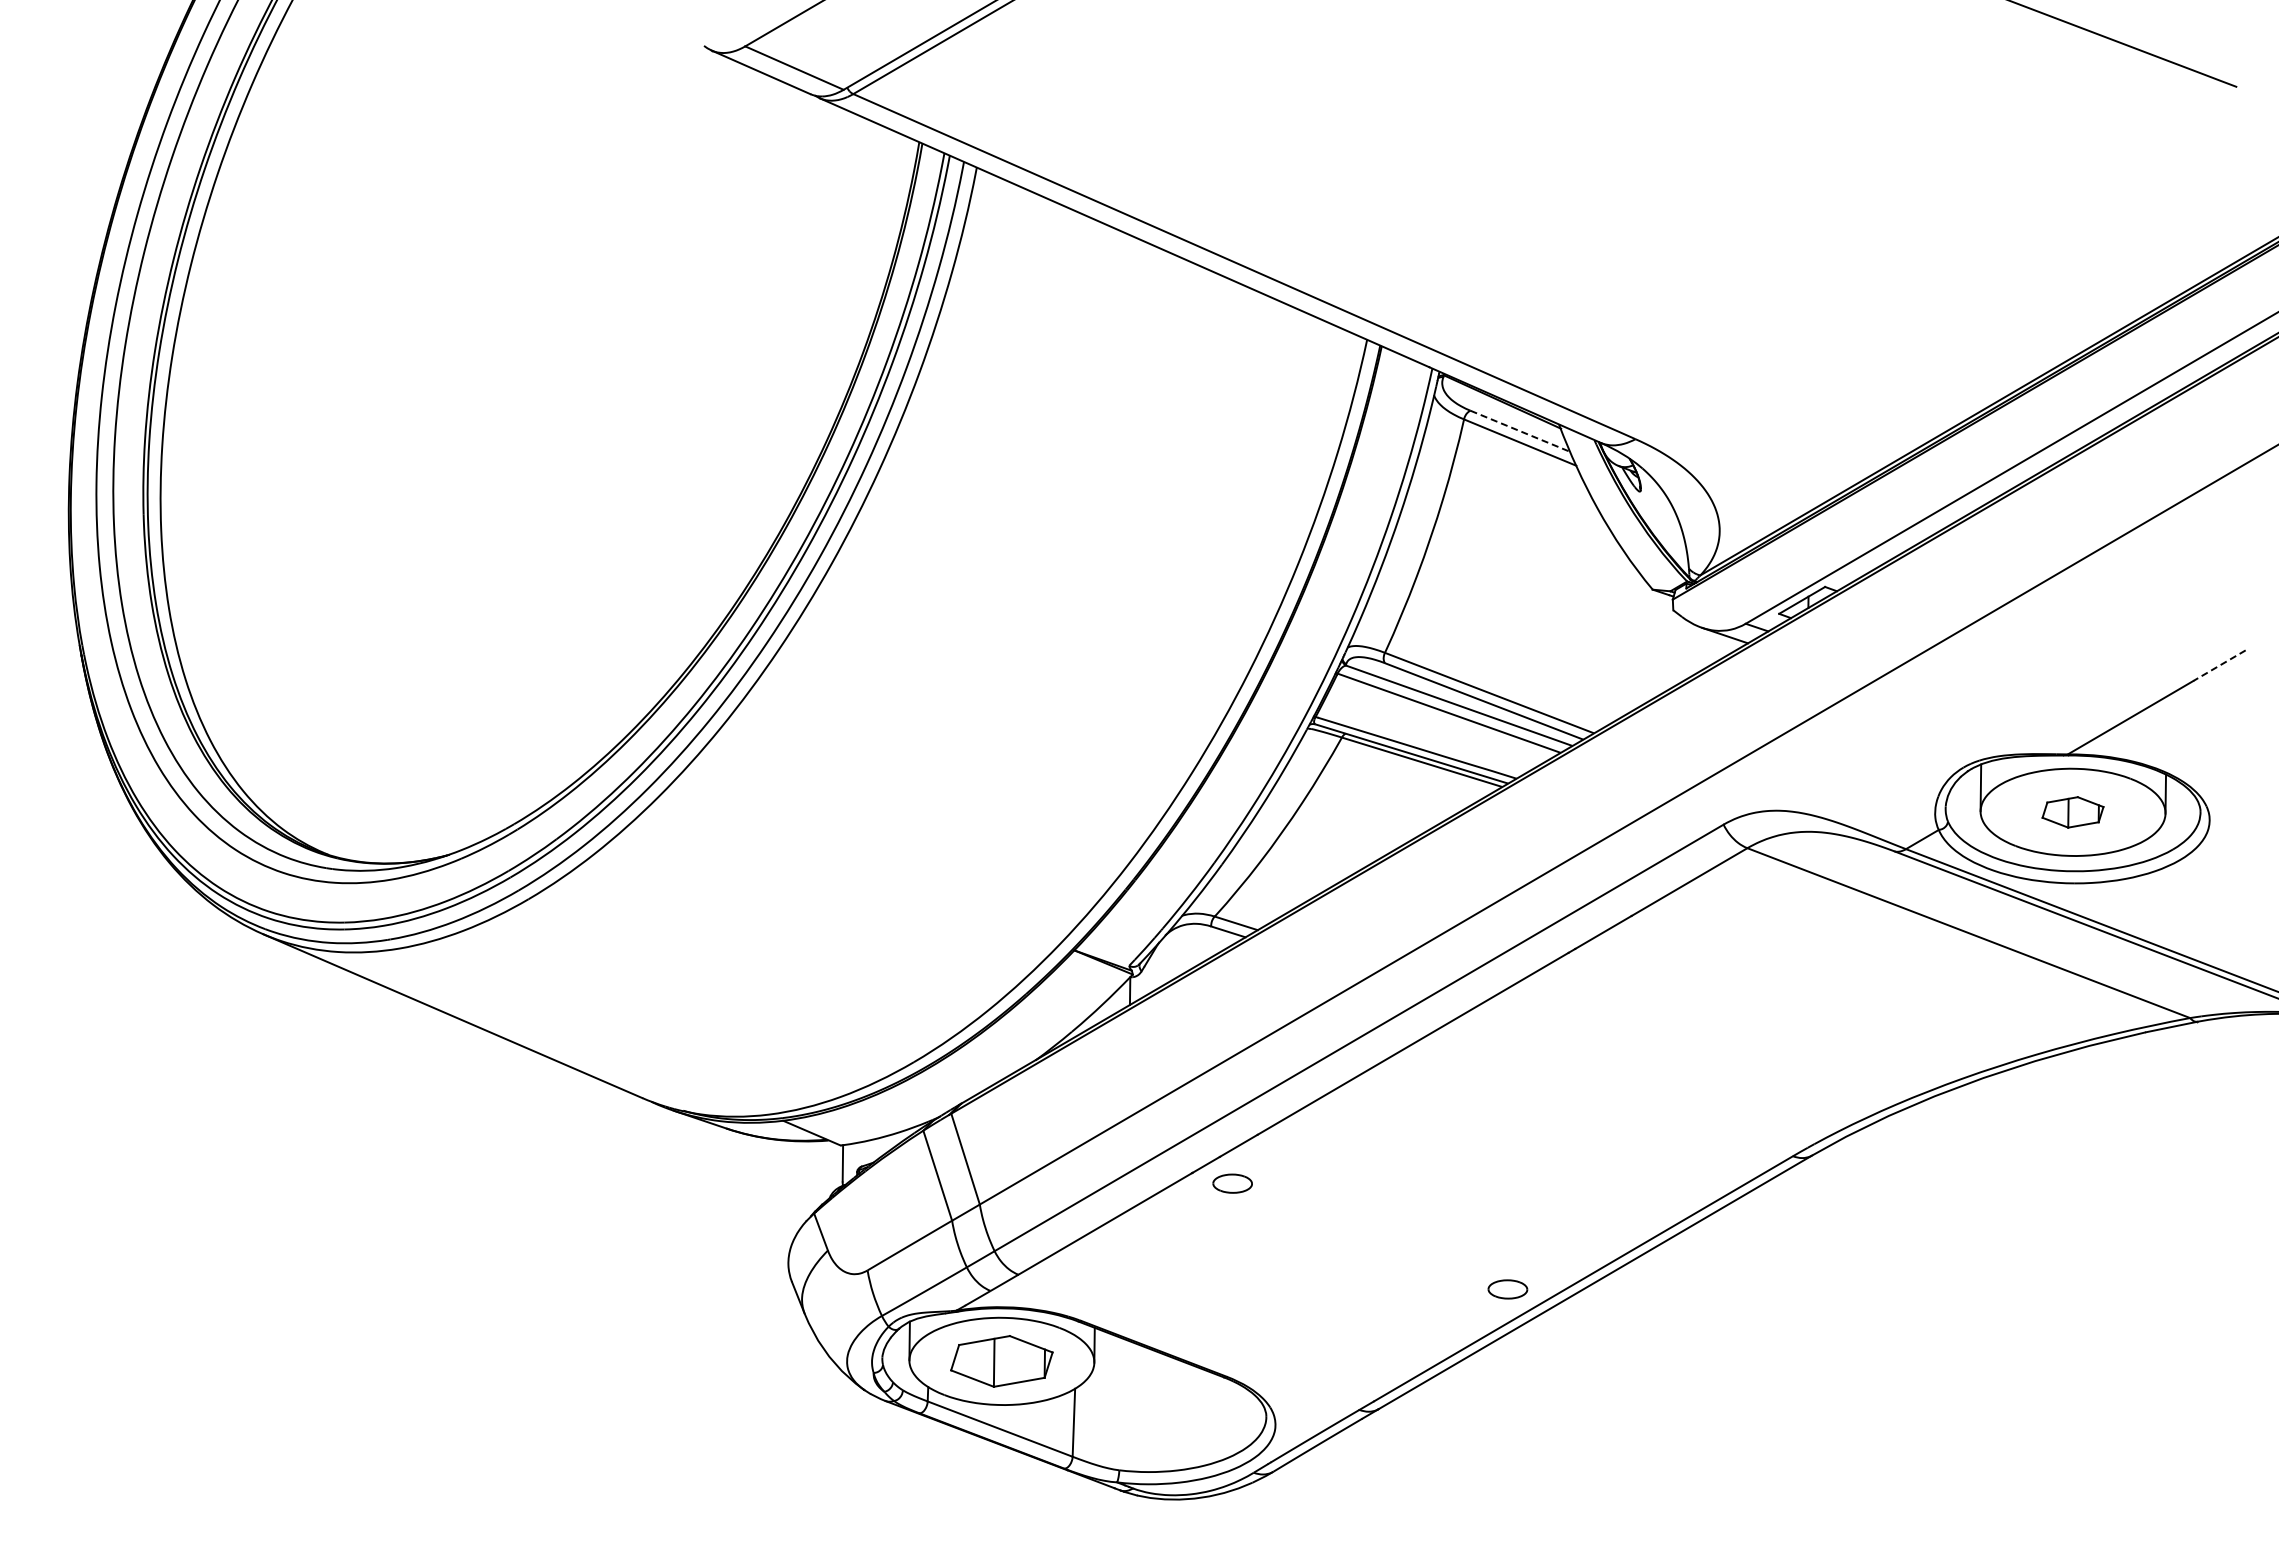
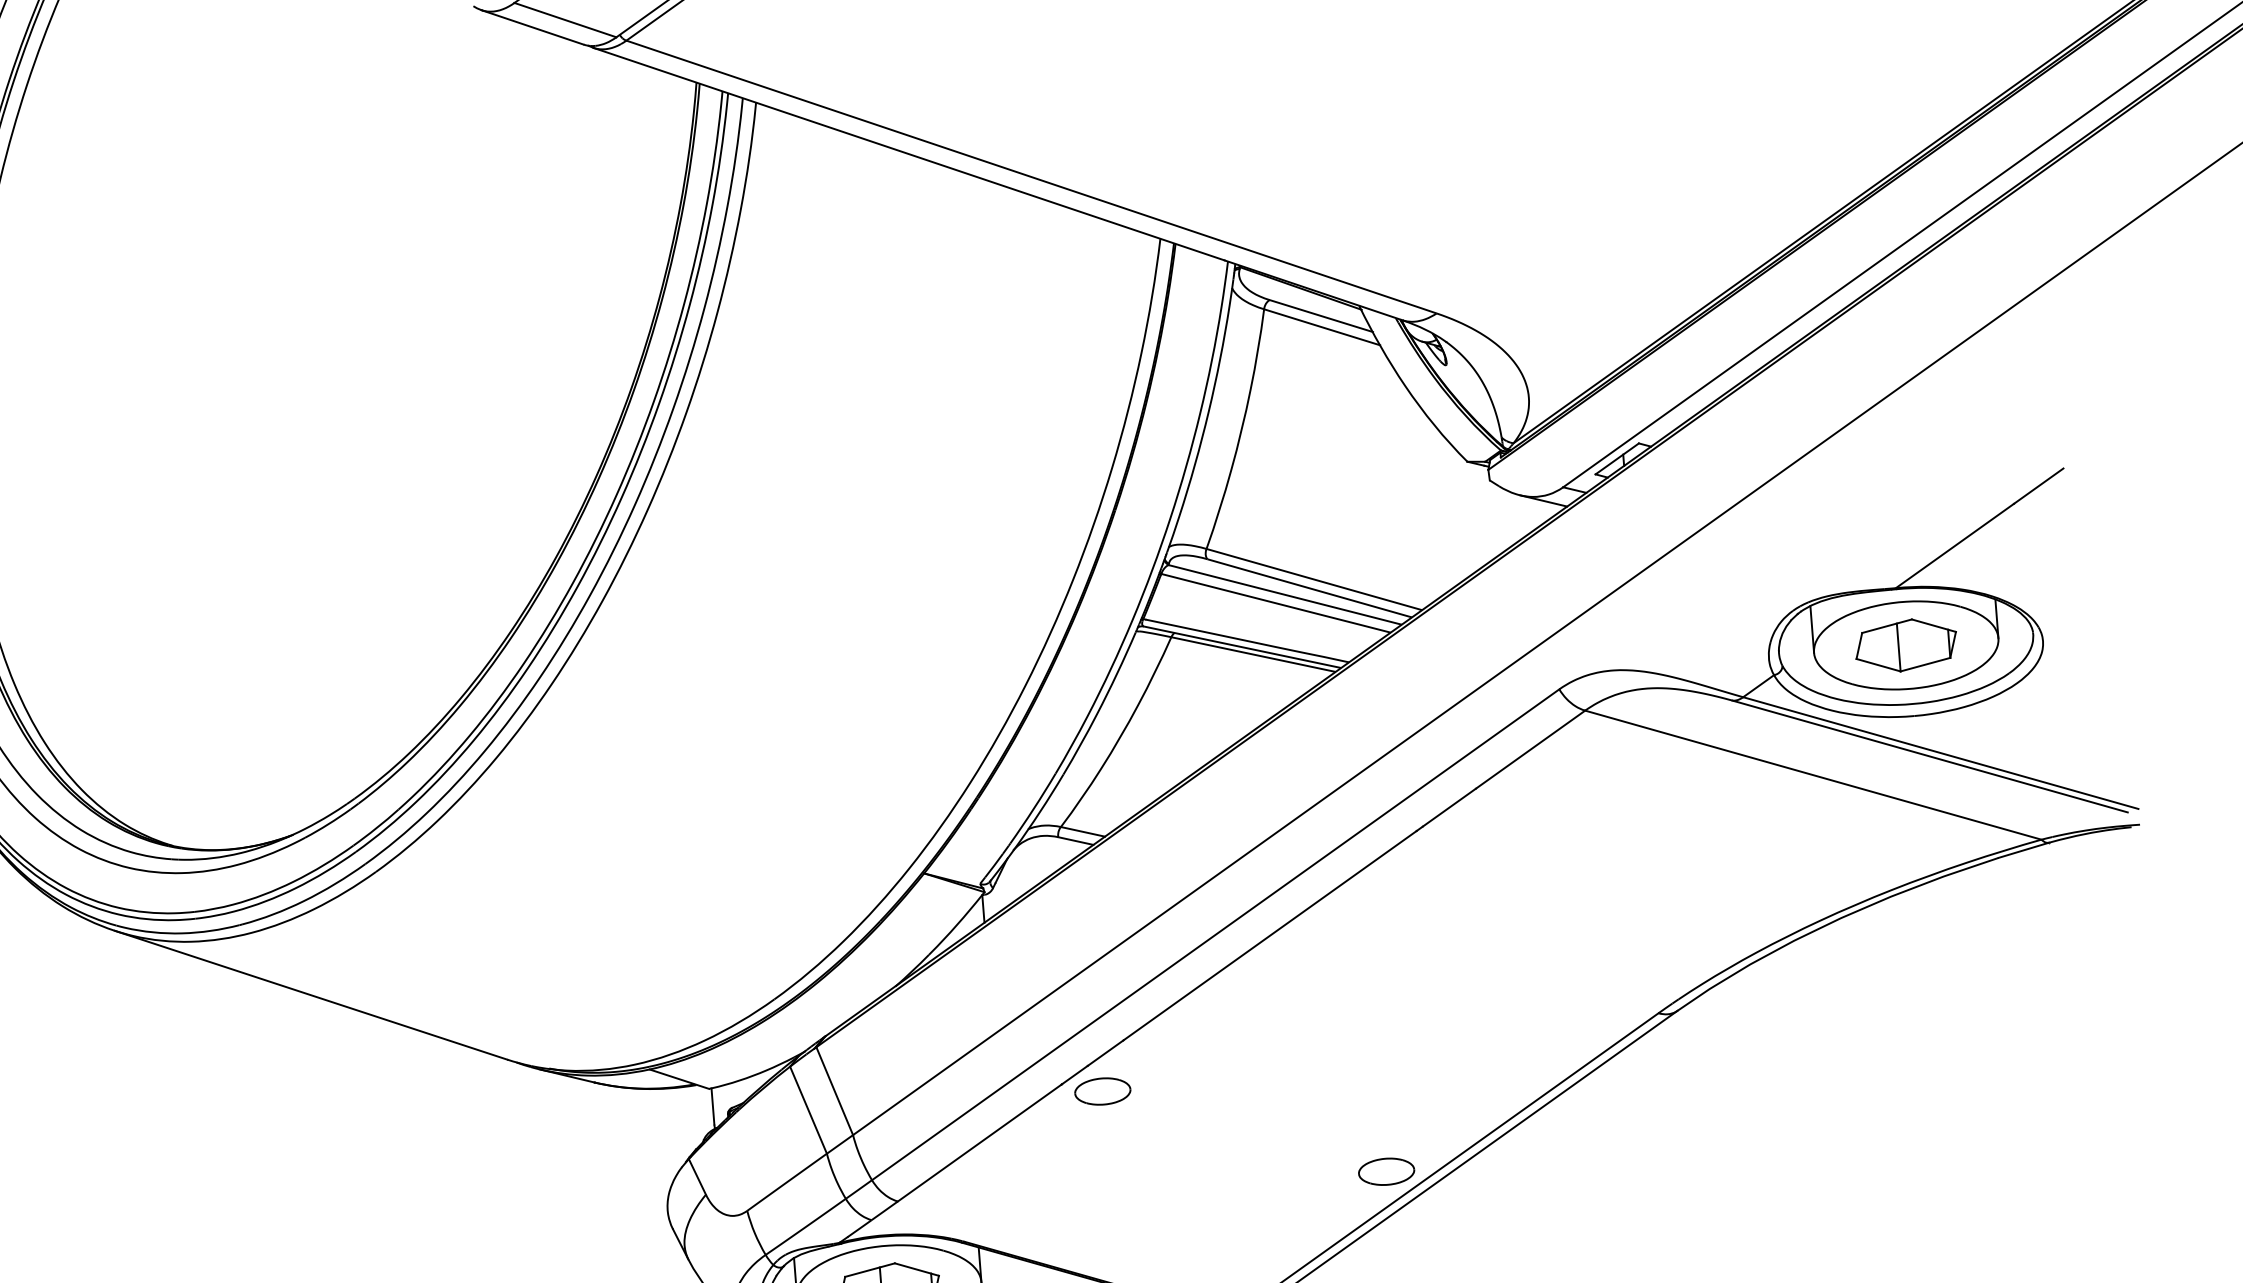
line: (1520, 431) -> (1321, 316), dashed -> solid
line: (2219, 665) -> (2038, 485), dashed -> solid
part: (2072, 812) -> (1905, 645), size x1.67
part: (1232, 1183) -> (1102, 1091), size x1.43
part: (1507, 1289) -> (1386, 1171), size x1.43

